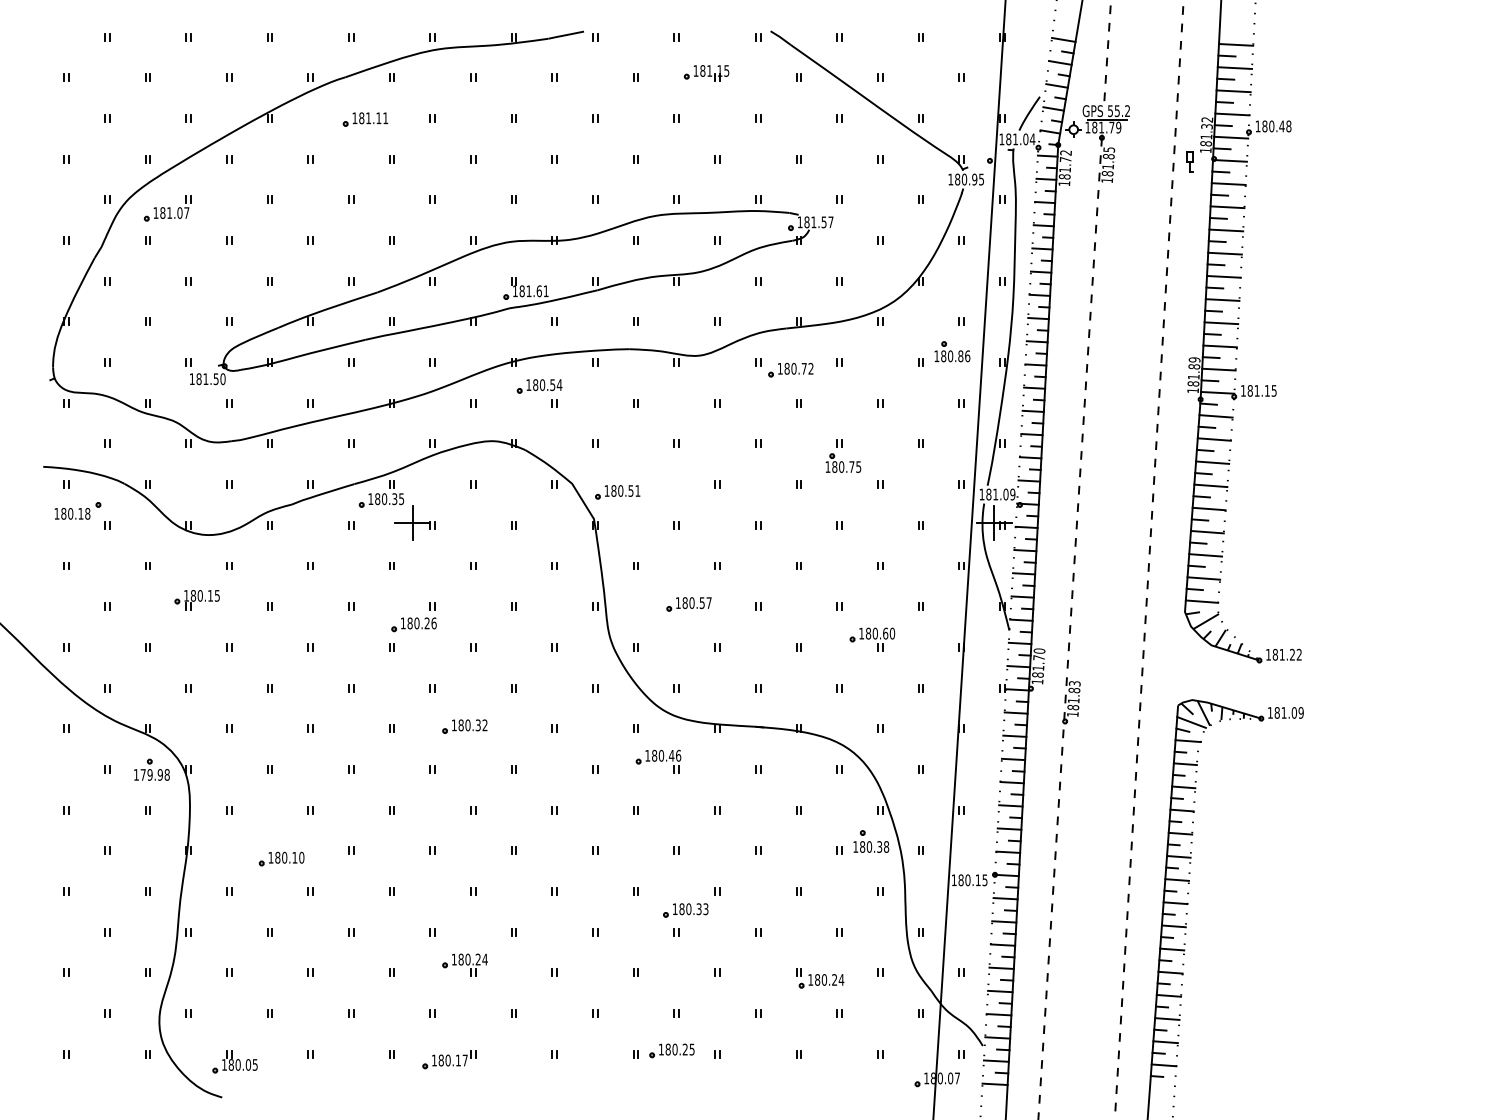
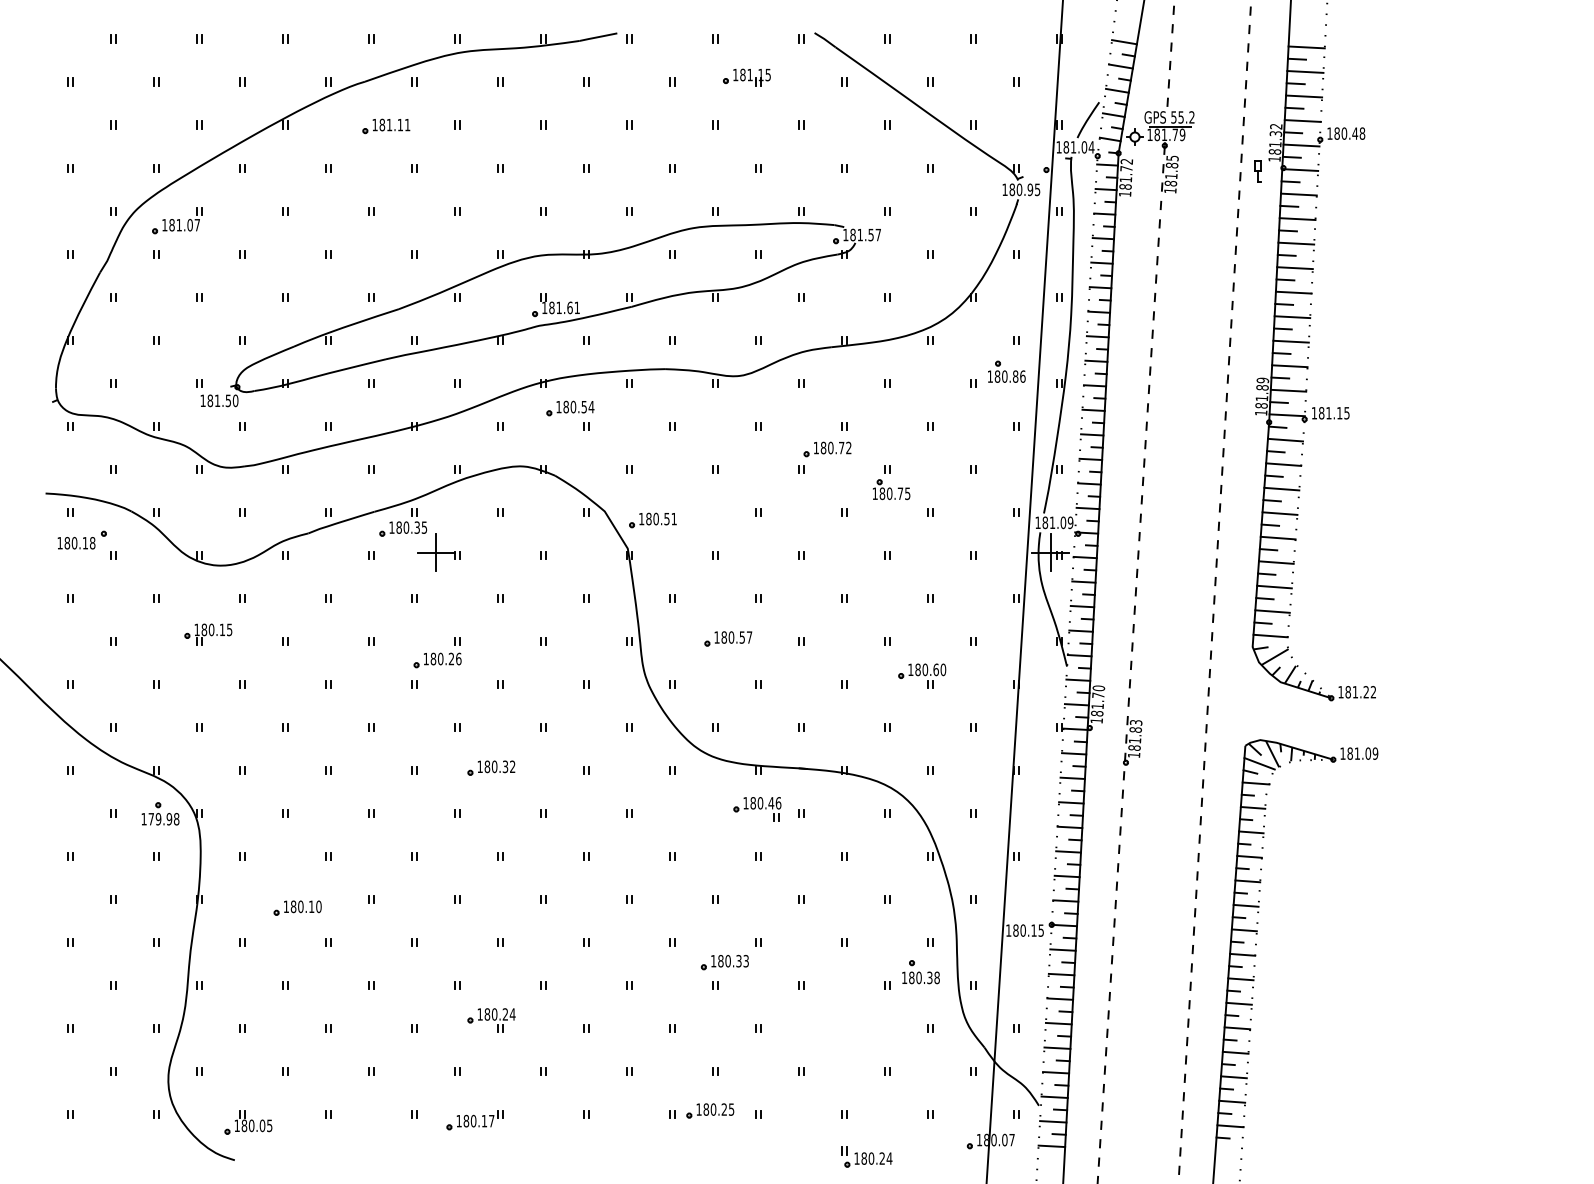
part: (790, 369) -> (827, 448), moved
part: (658, 761) -> (757, 809), moved
part: (871, 841) -> (921, 972), moved
part: (820, 978) -> (867, 1157), moved

